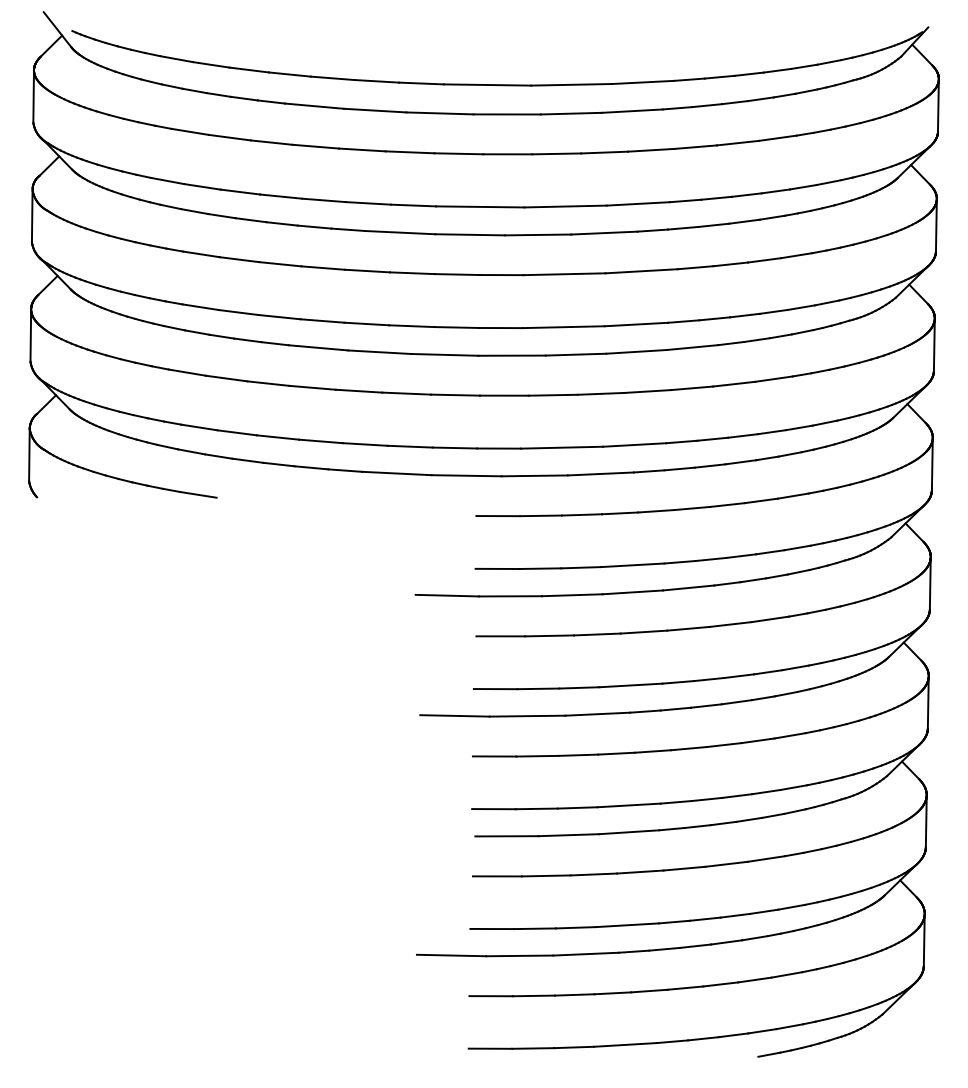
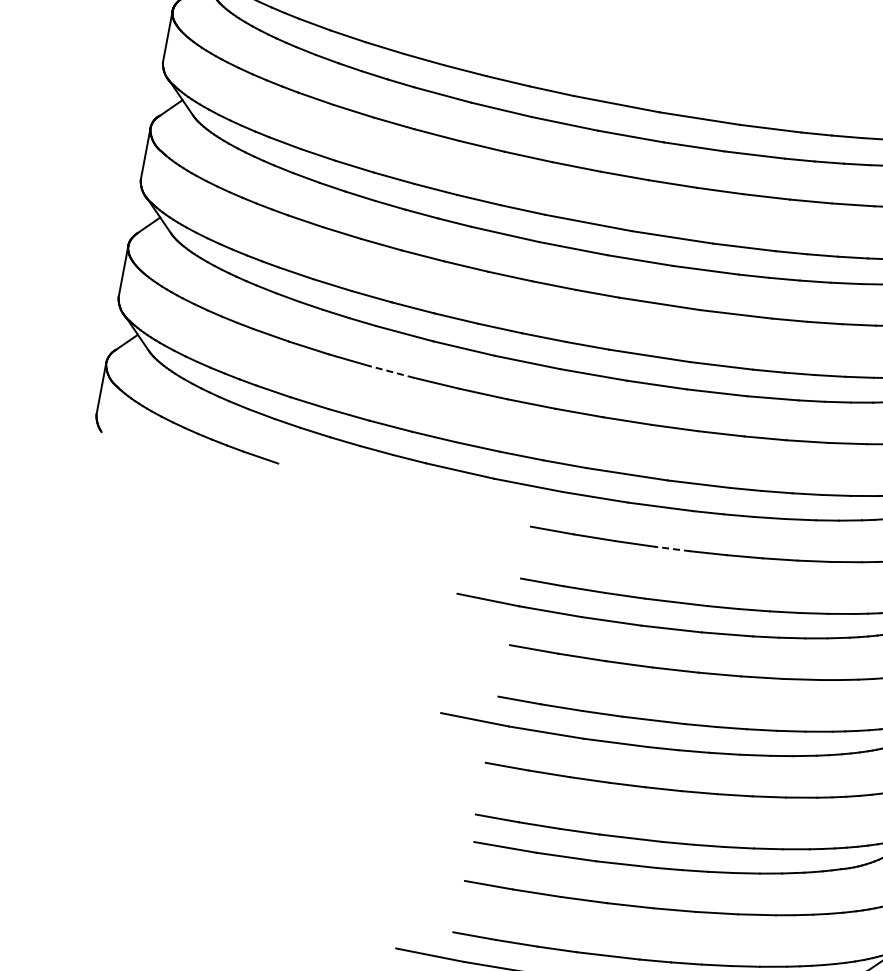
line: (312, 387) -> (391, 371), solid -> dashed
line: (619, 513) -> (672, 549), solid -> dashed

